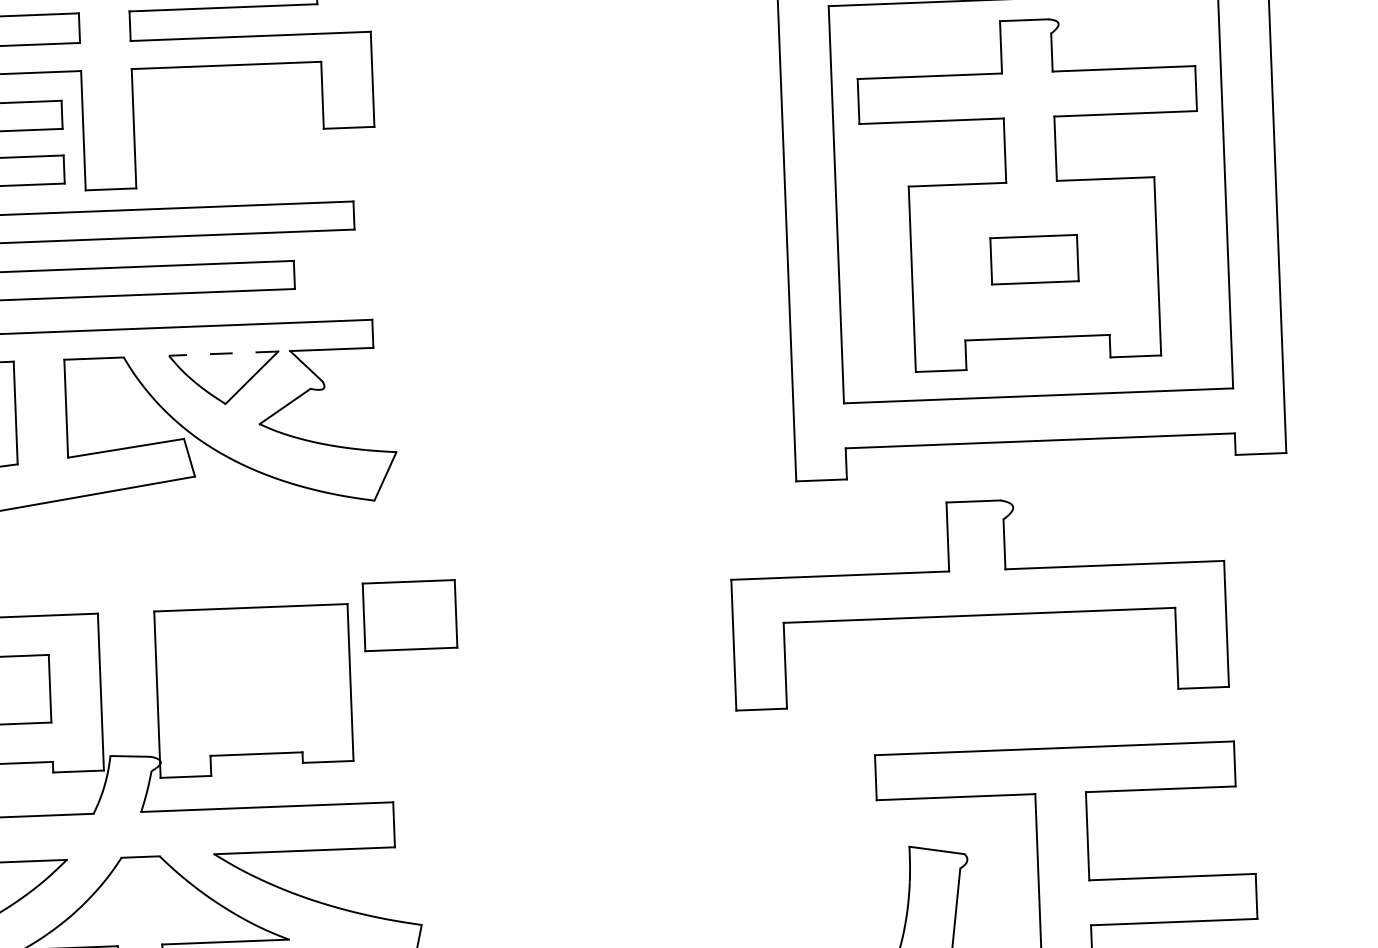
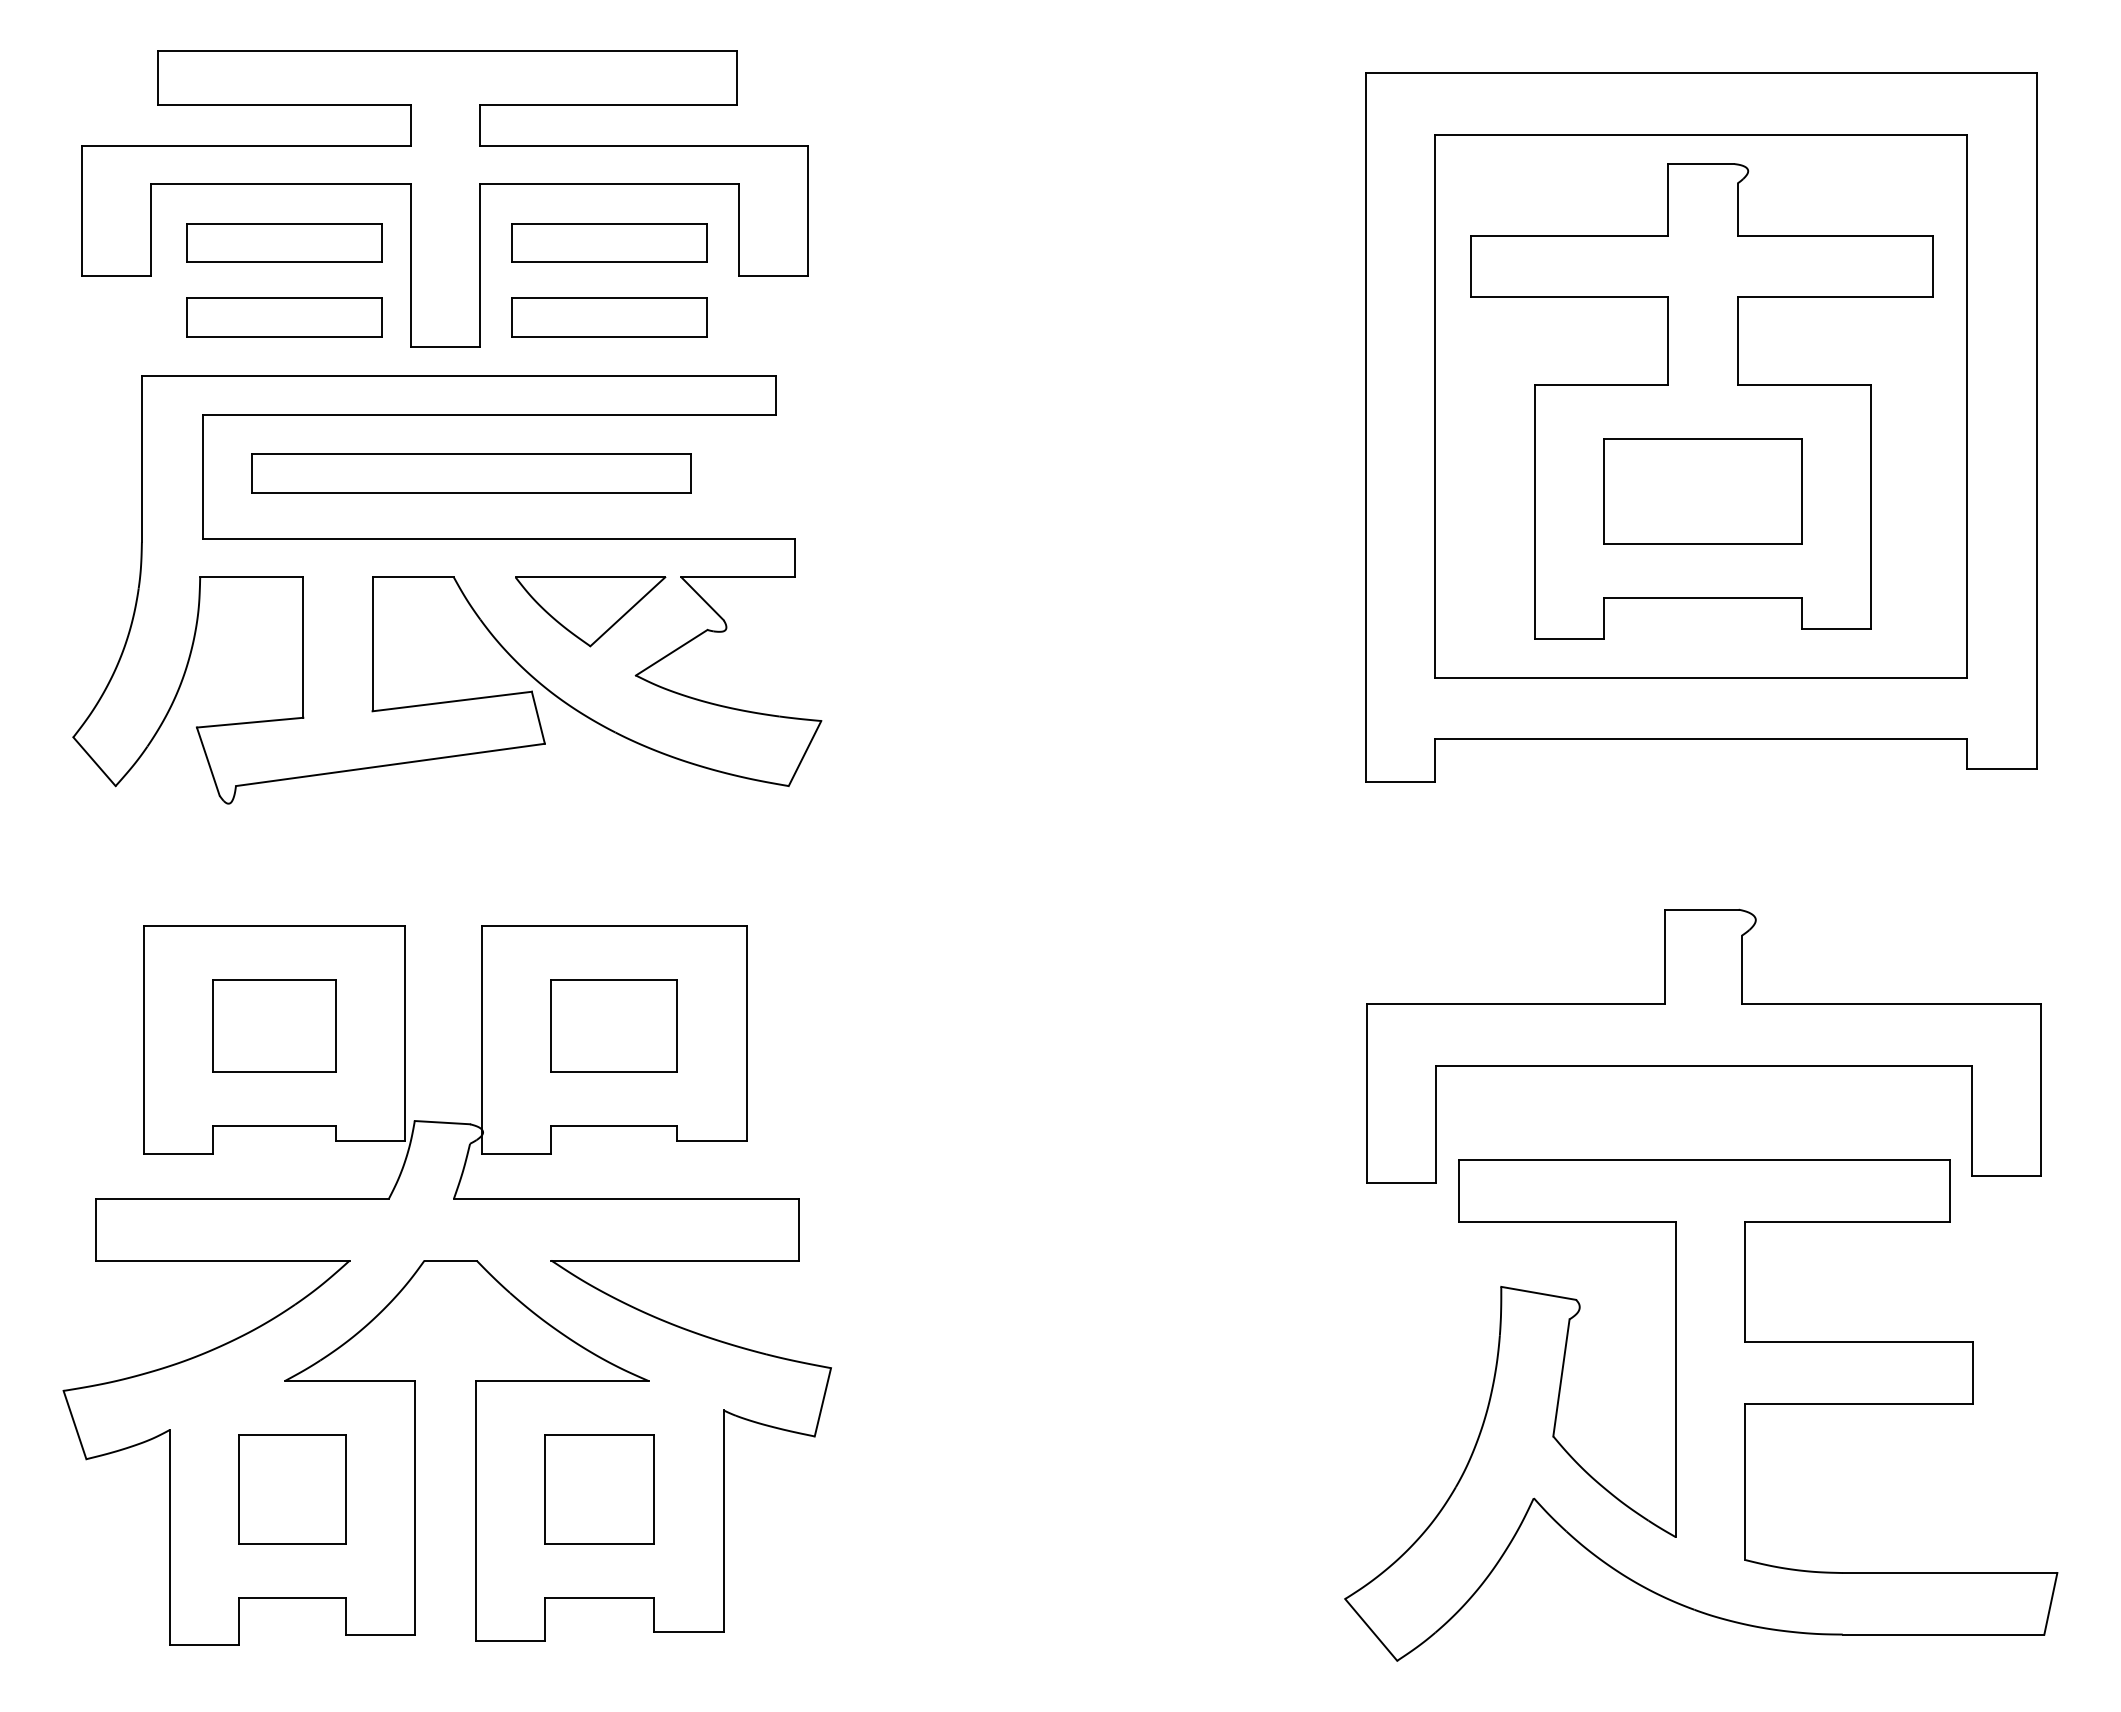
part: (228, 108) -> (609, 242), added
part: (230, 163) -> (609, 317), added
part: (1034, 259) -> (1702, 491), size x1.67
line: (223, 353) -> (590, 577), dashed -> solid
part: (978, 600) -> (1703, 1045), moved
part: (409, 615) -> (613, 1025), moved

